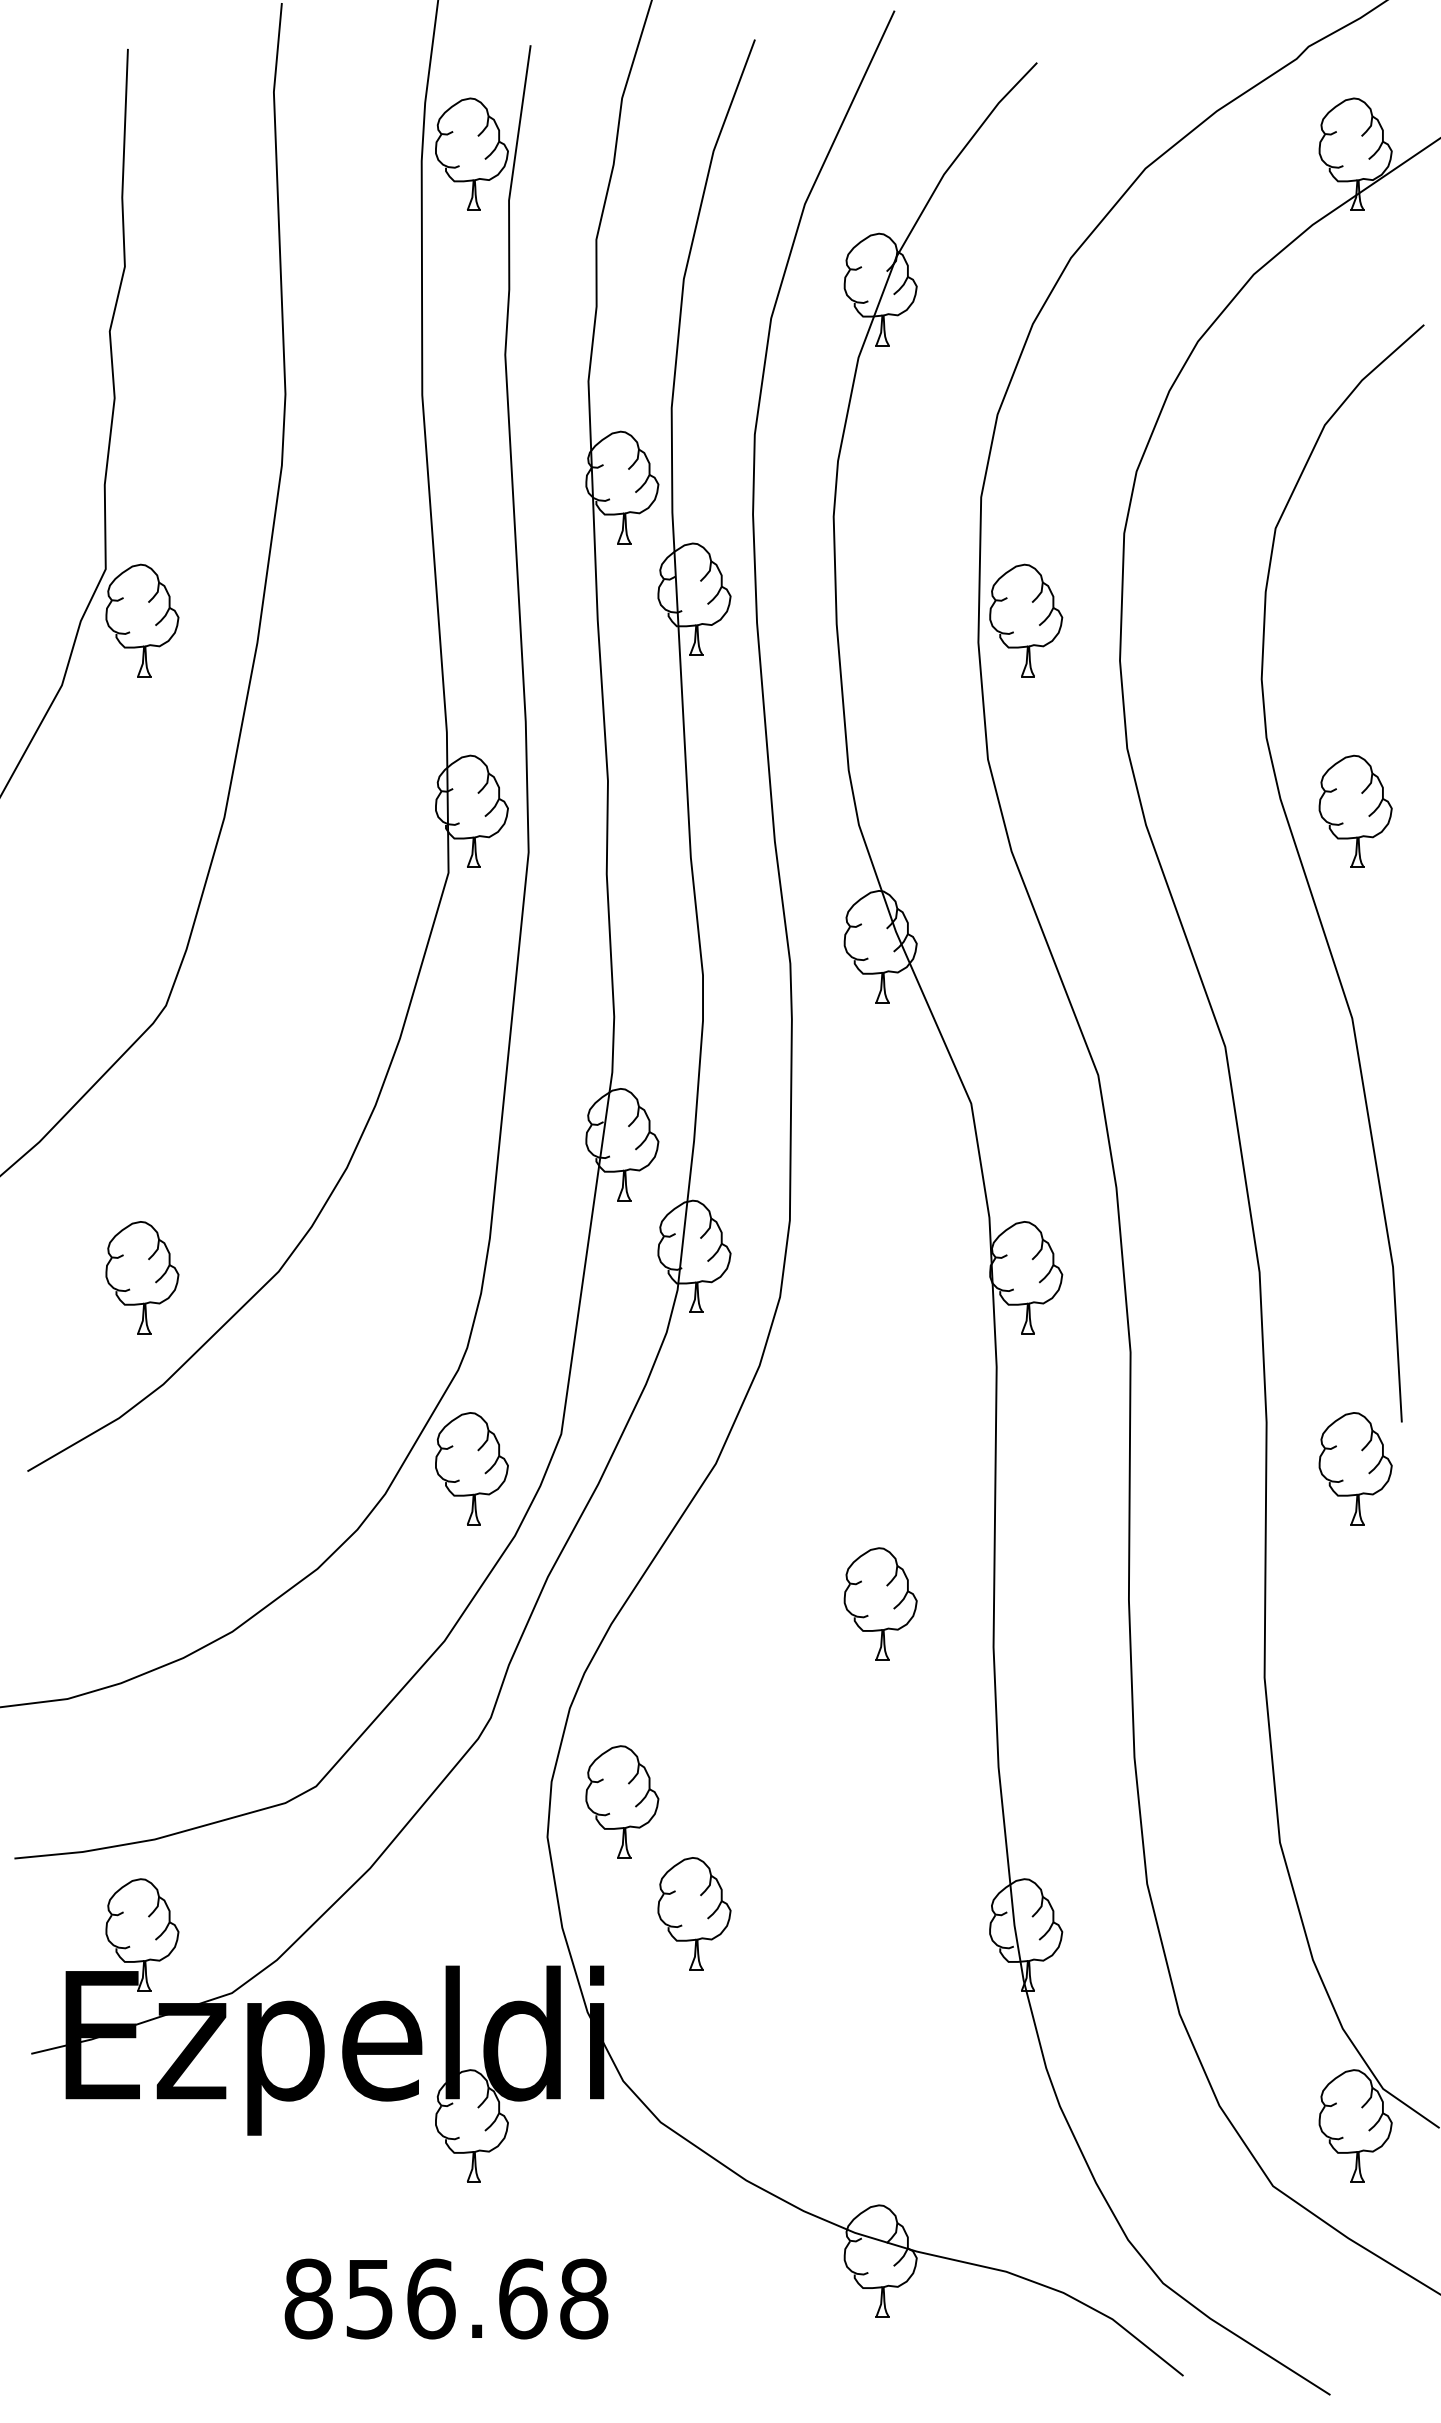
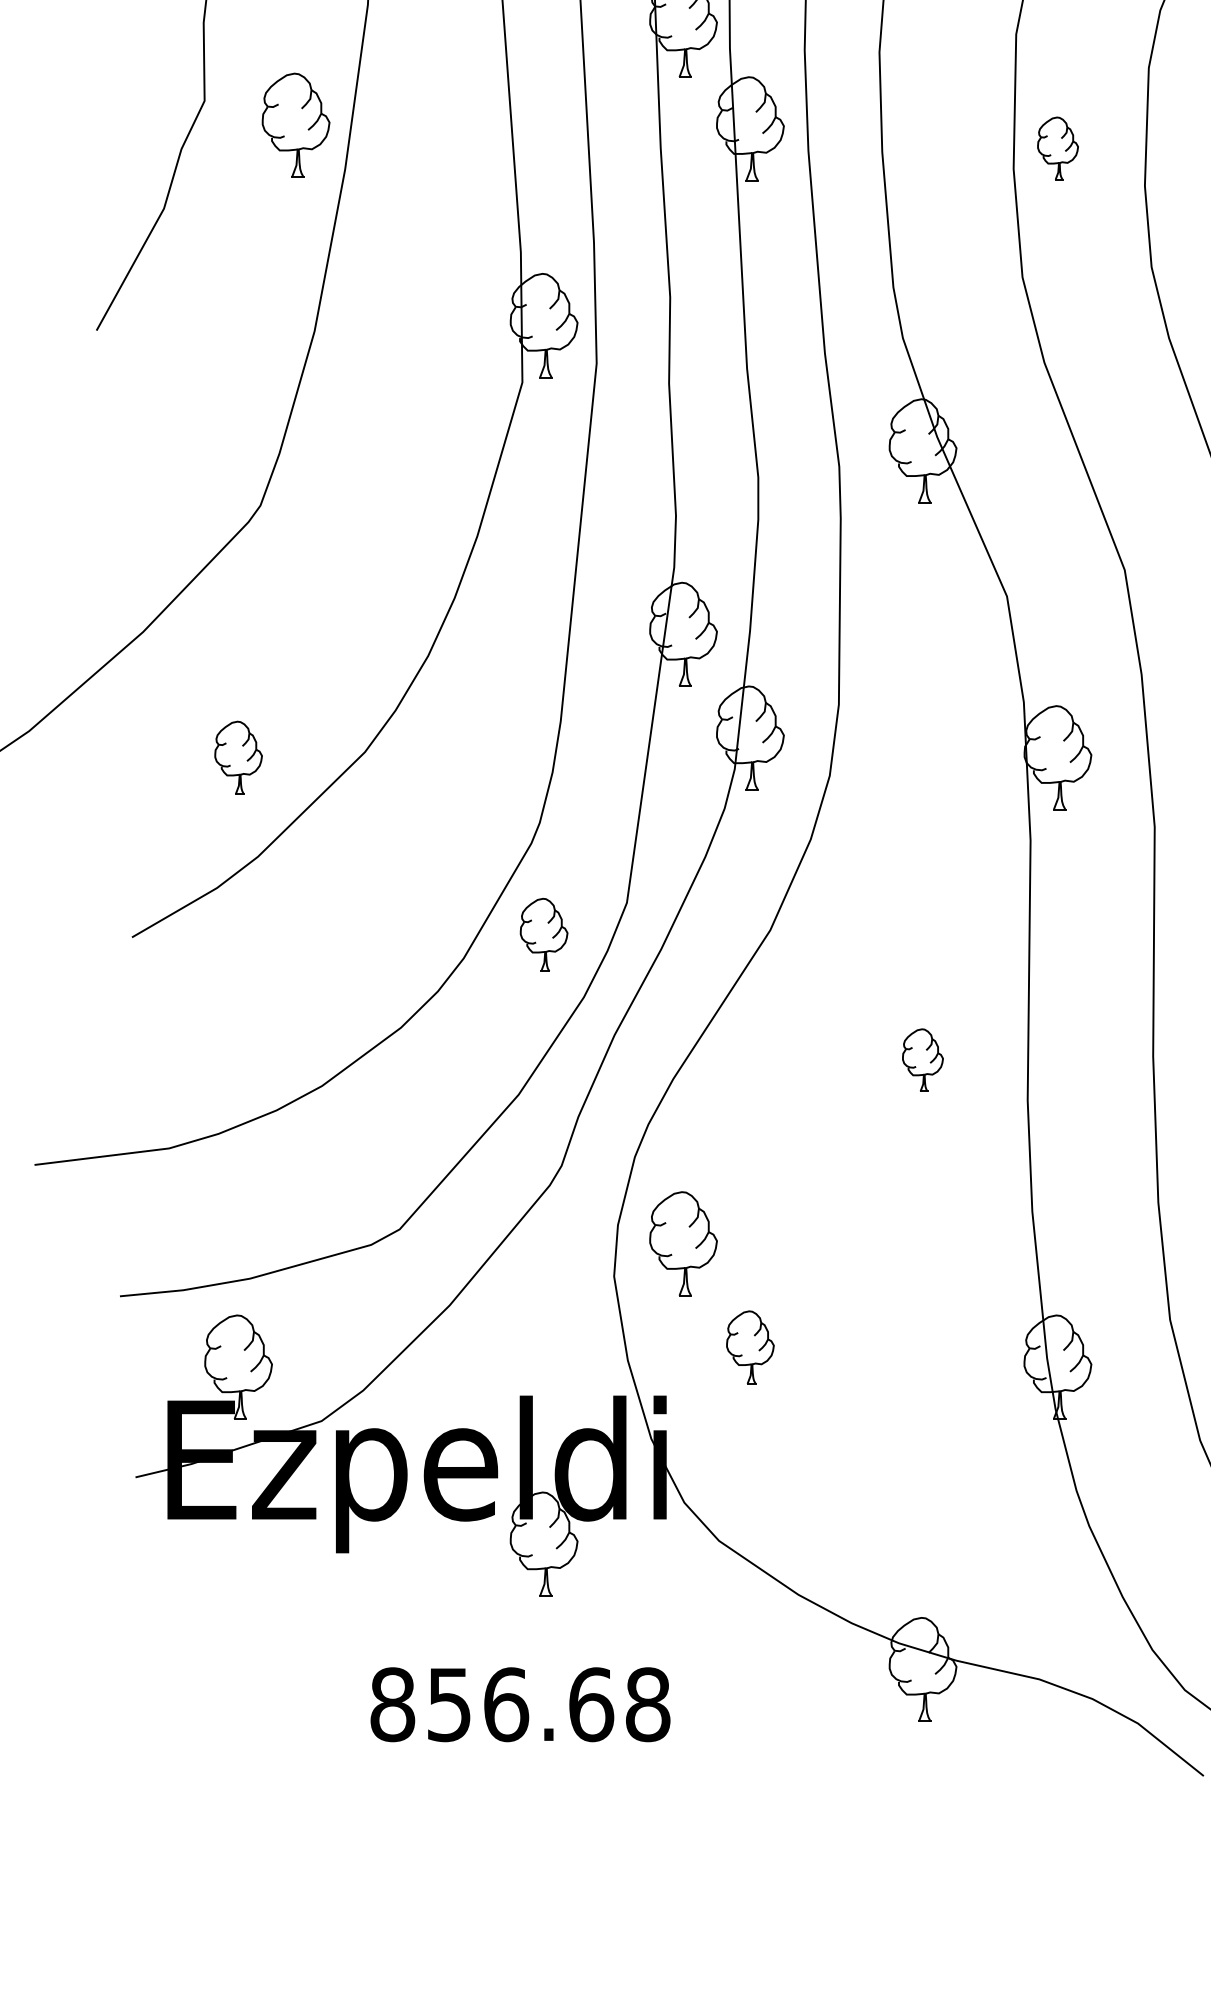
part: (142, 620) -> (296, 125), moved
part: (1026, 620) -> (1058, 148), size x0.6
part: (142, 1277) -> (238, 757), size x0.7
part: (471, 1468) -> (543, 934), size x0.7
part: (880, 1603) -> (922, 1059), size x0.6
part: (694, 1913) -> (750, 1347), size x0.7

